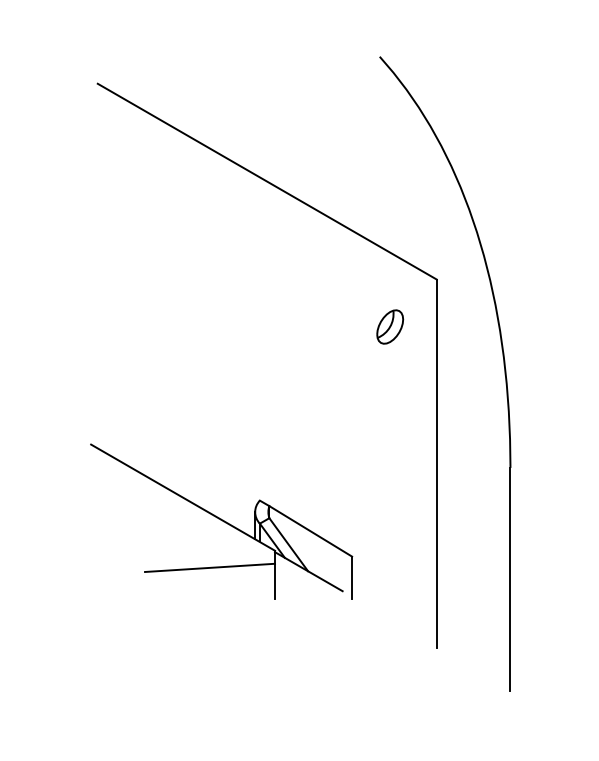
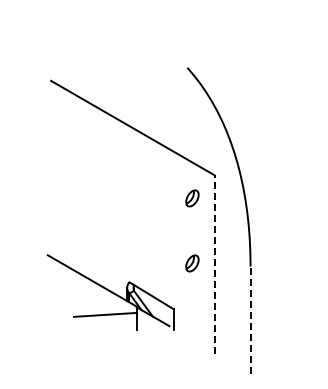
part: (390, 461) -> (192, 263), added
line: (435, 463) -> (214, 264), solid -> dashed
line: (510, 579) -> (250, 320), solid -> dashed

